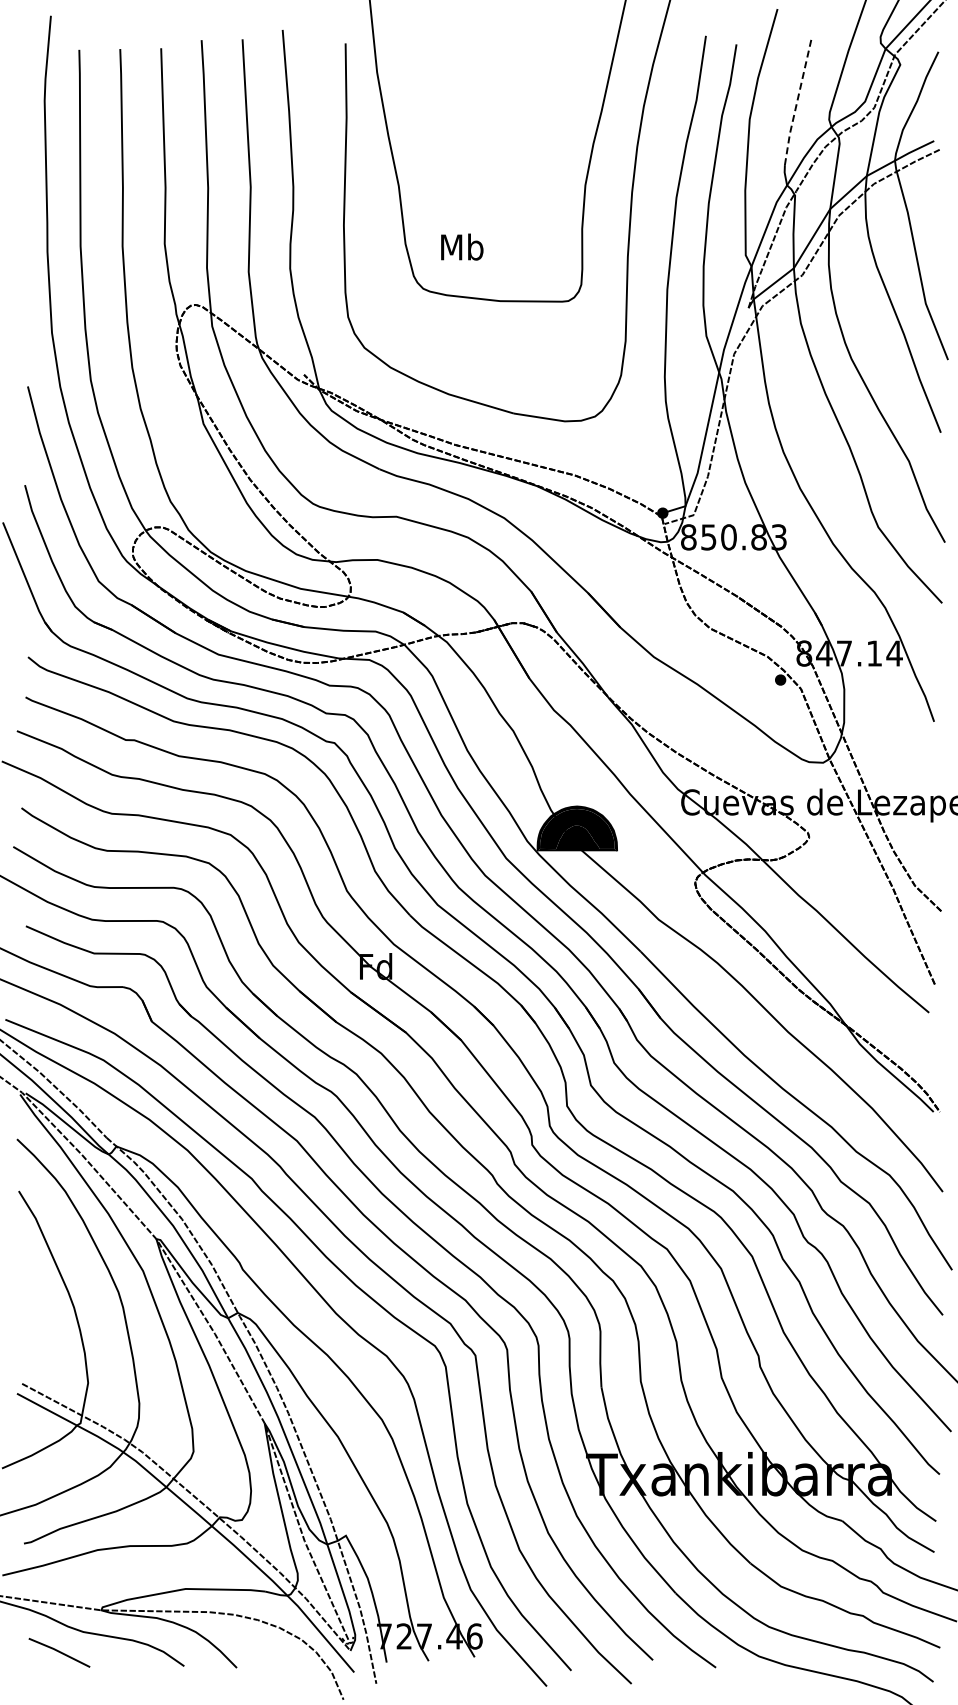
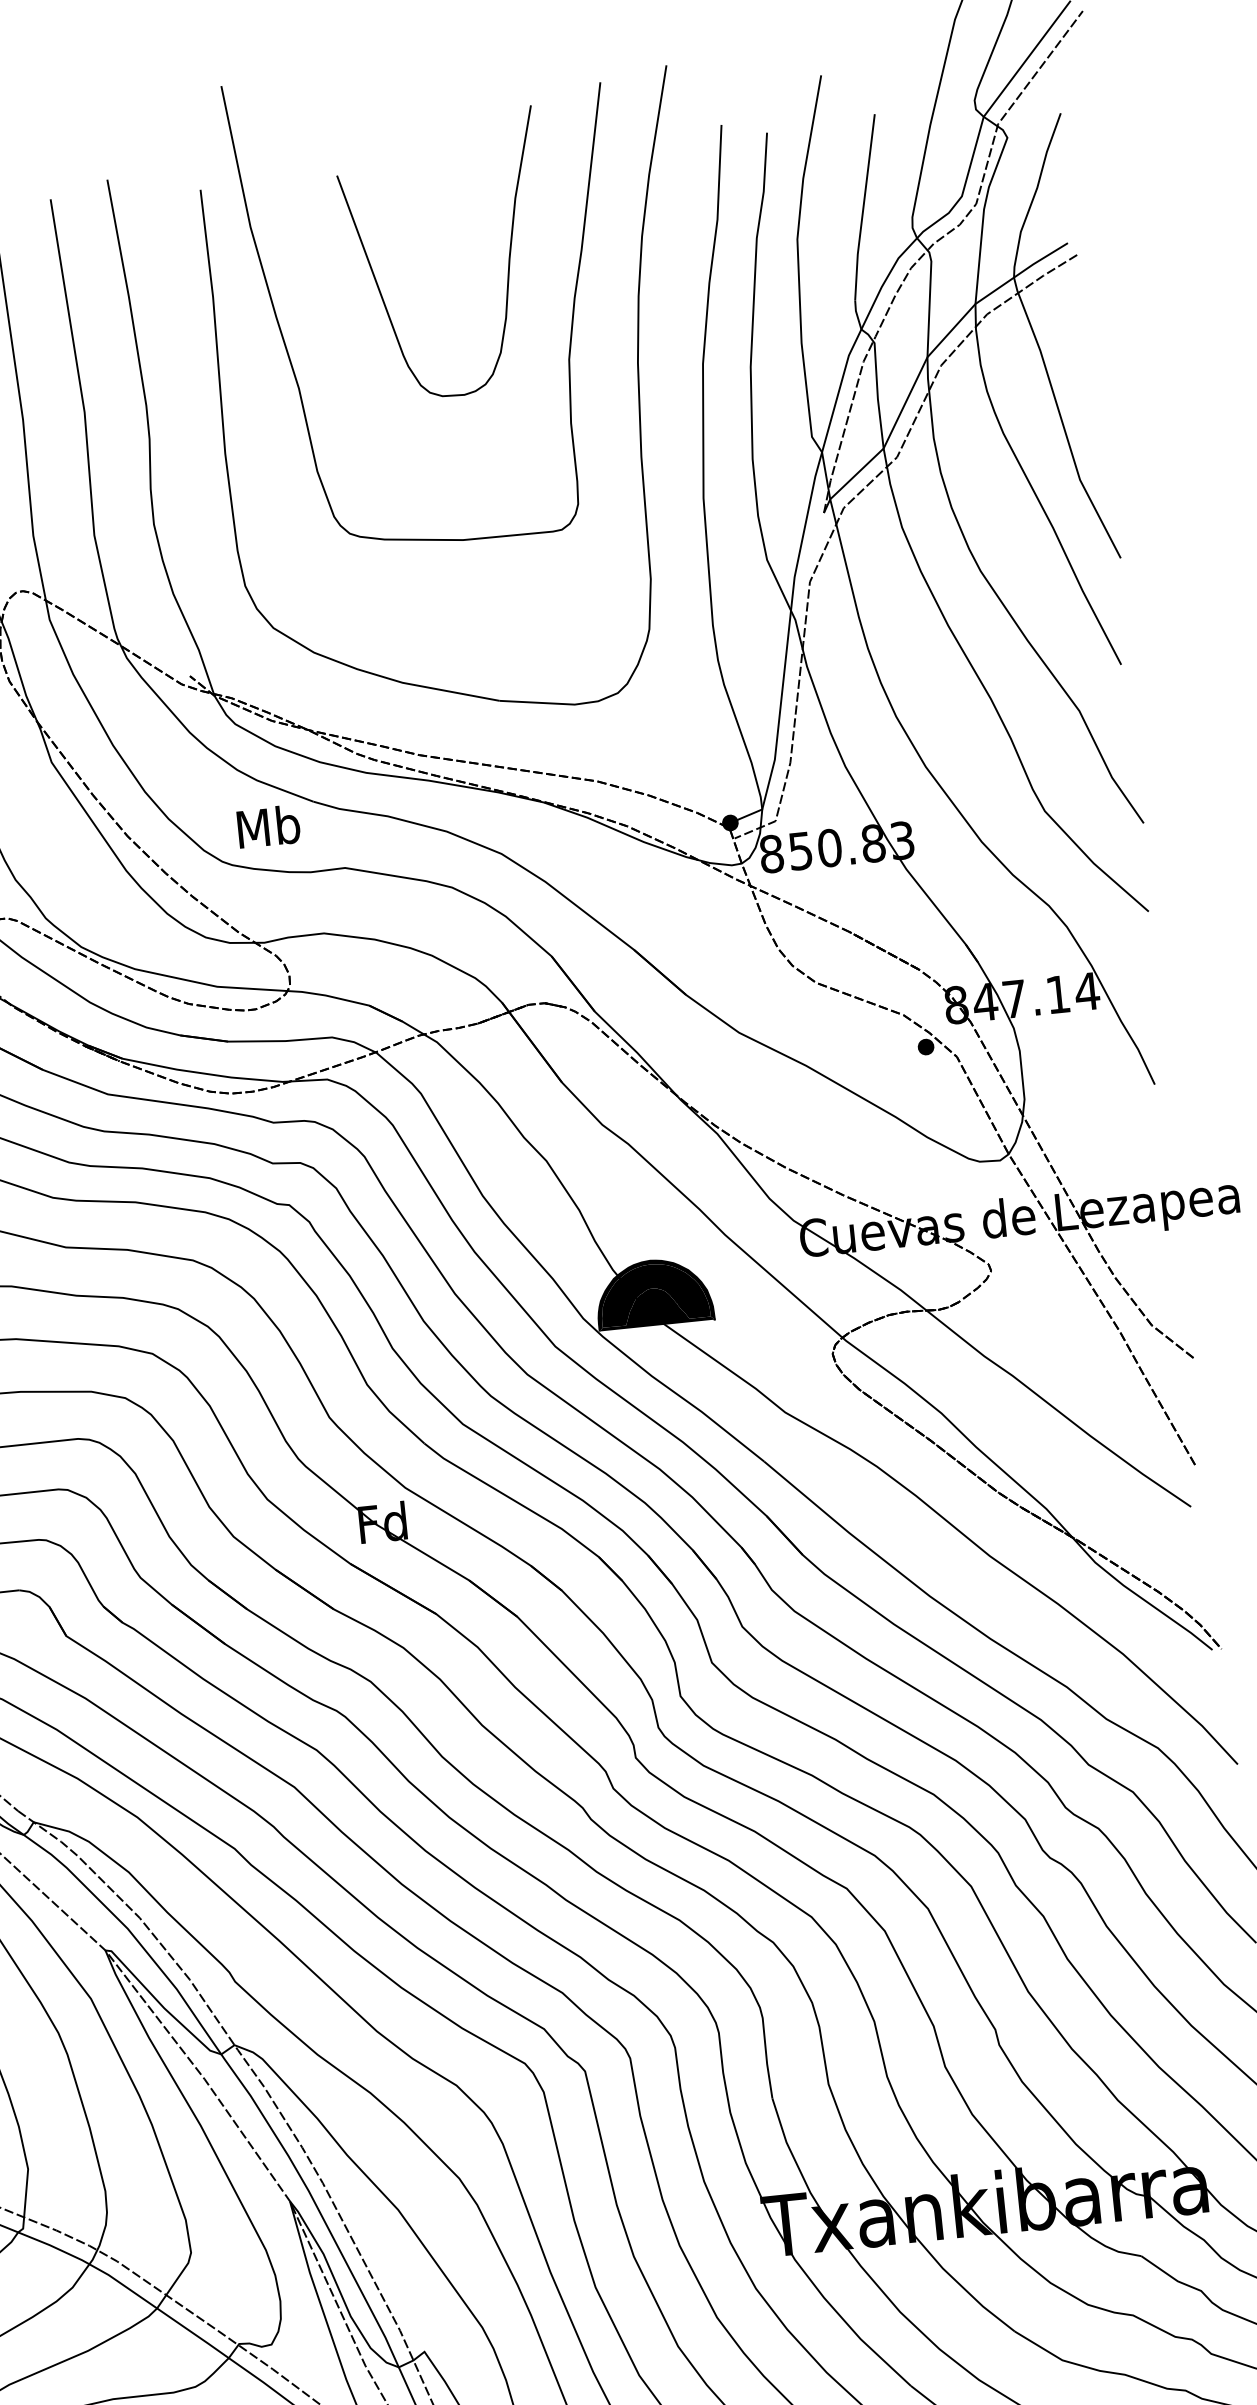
line: (797, 102) -> (864, 207), dashed -> solid
curve: (550, 112) -> (507, 259), added
text: (462, 246) -> (269, 825), moved

